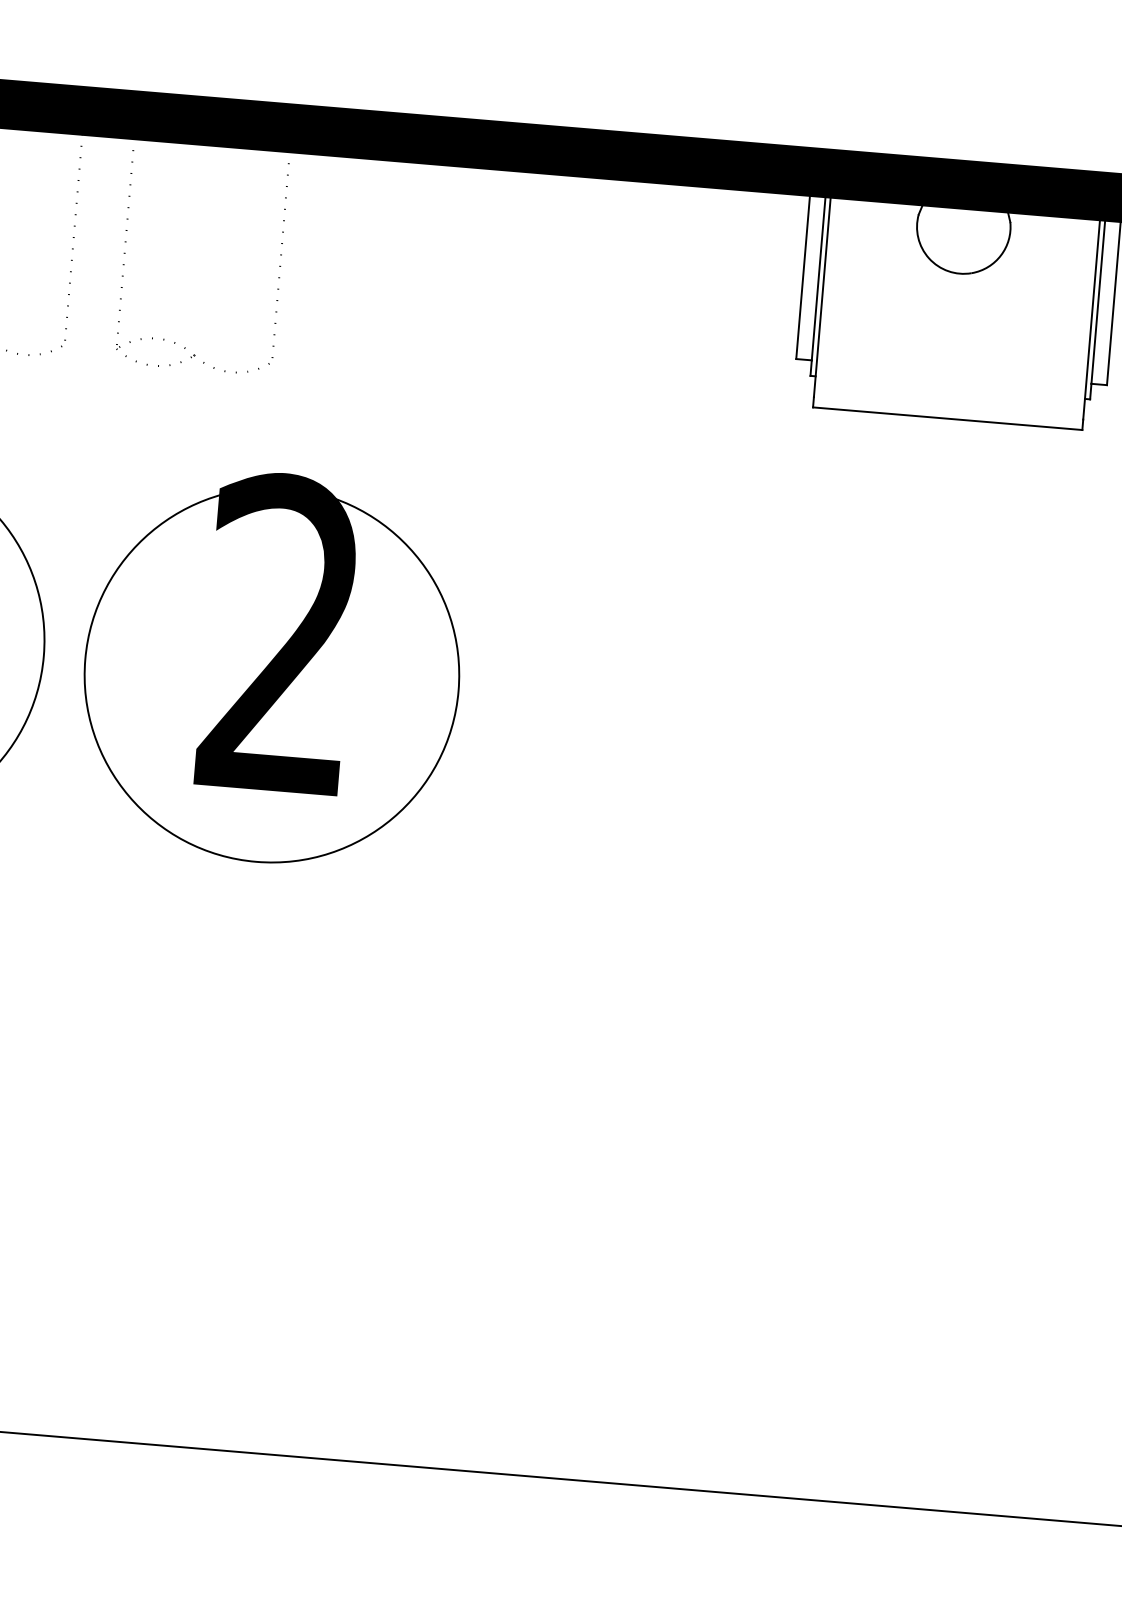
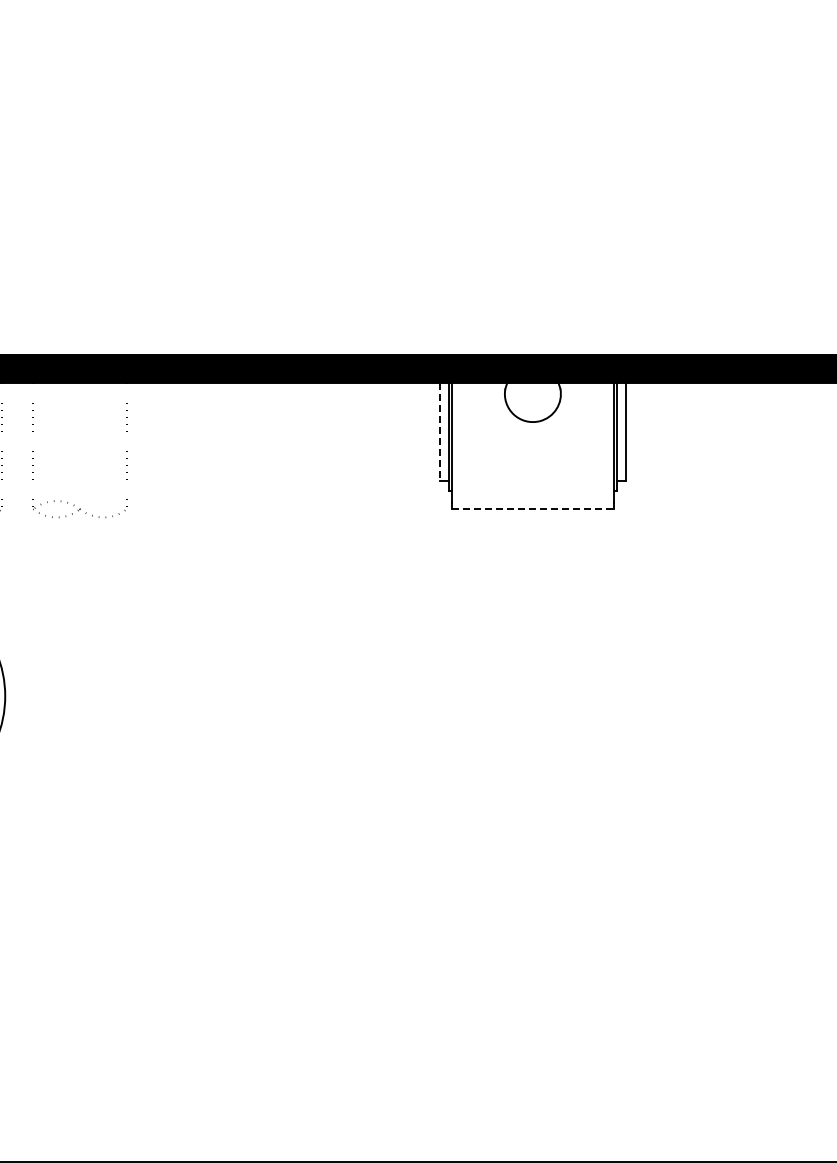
line: (803, 277) -> (439, 432), solid -> dashed
line: (947, 419) -> (532, 509), solid -> dashed
part: (272, 668) -> (142, 692), removed

